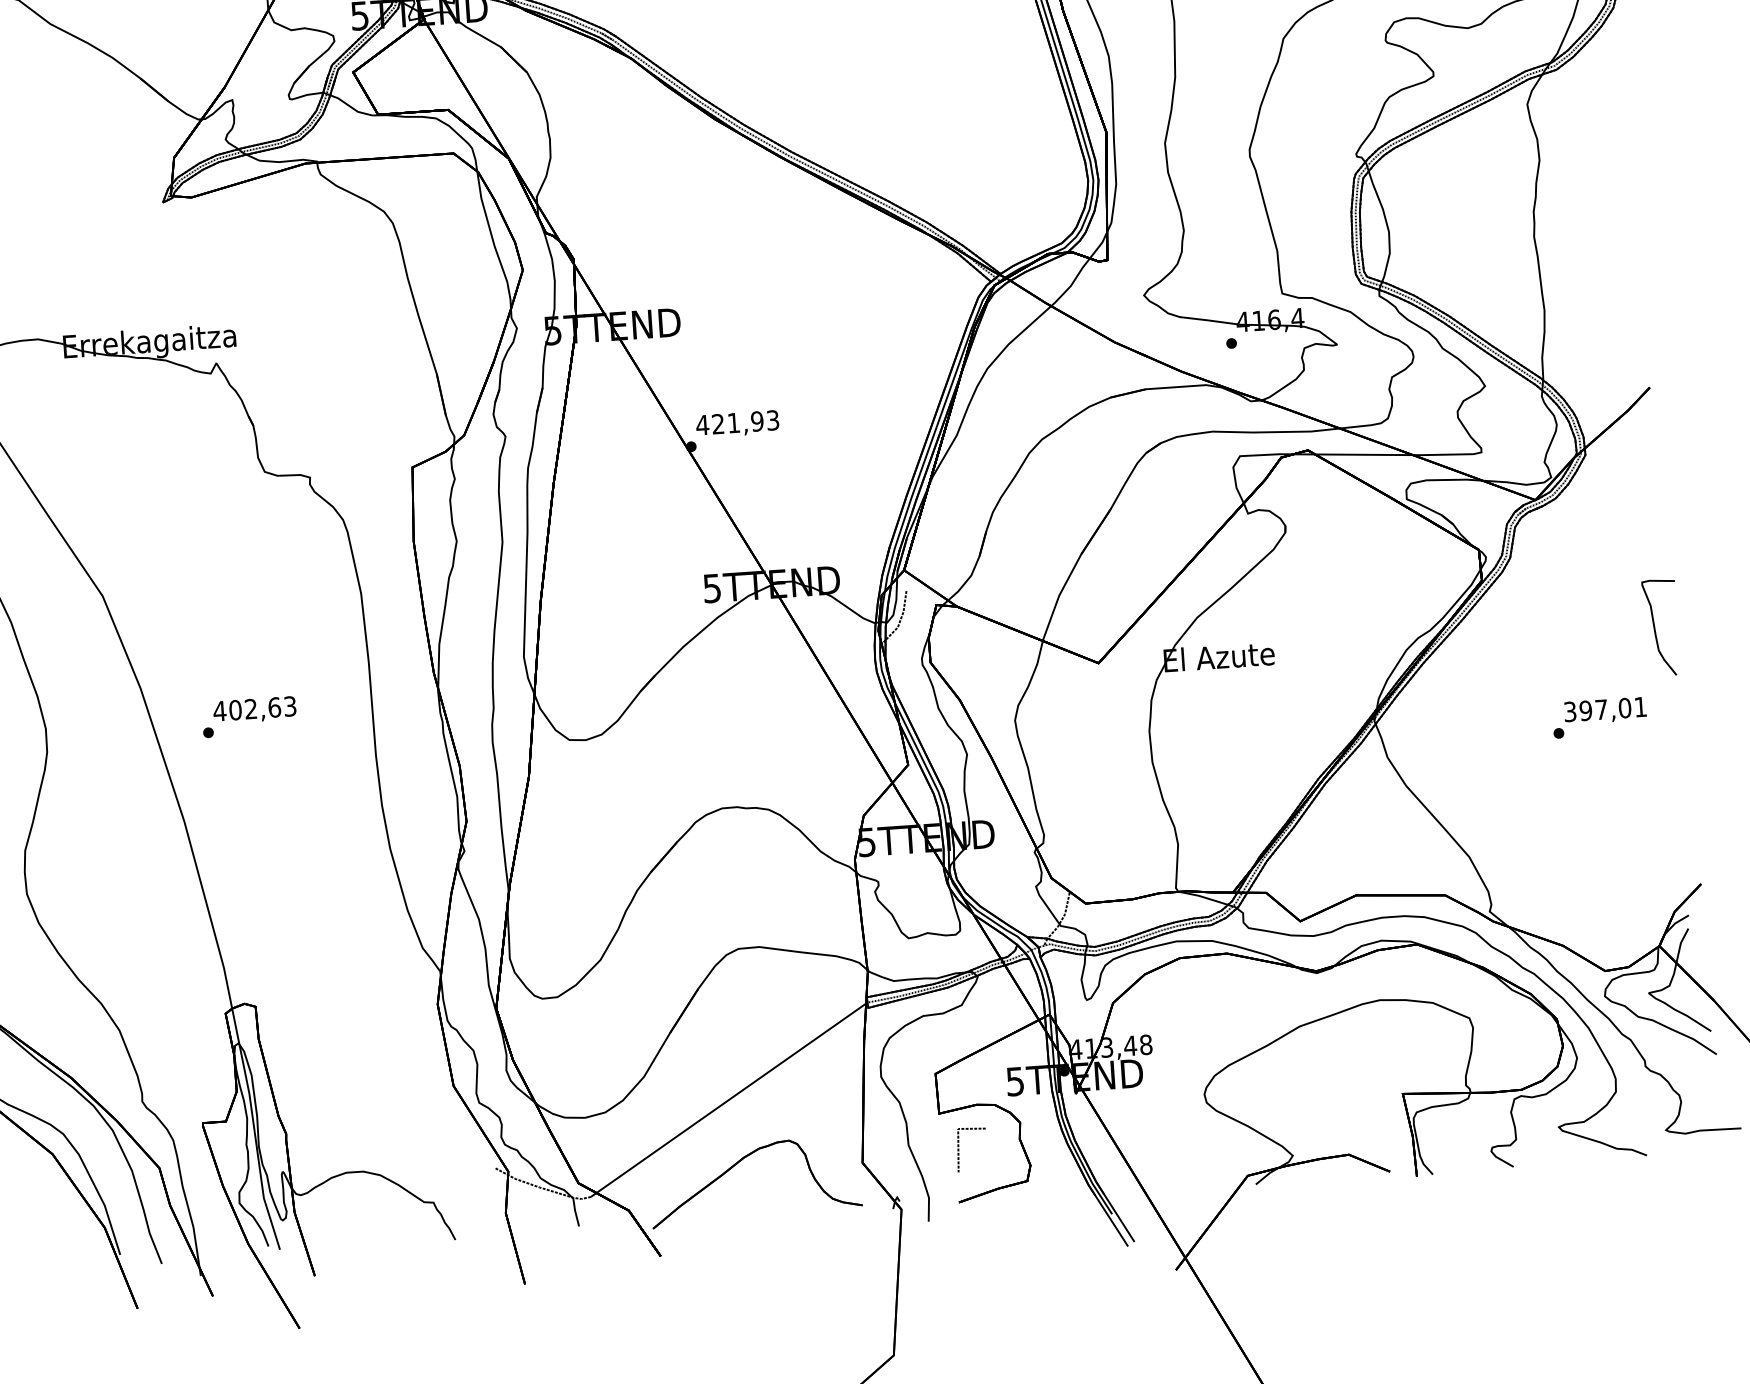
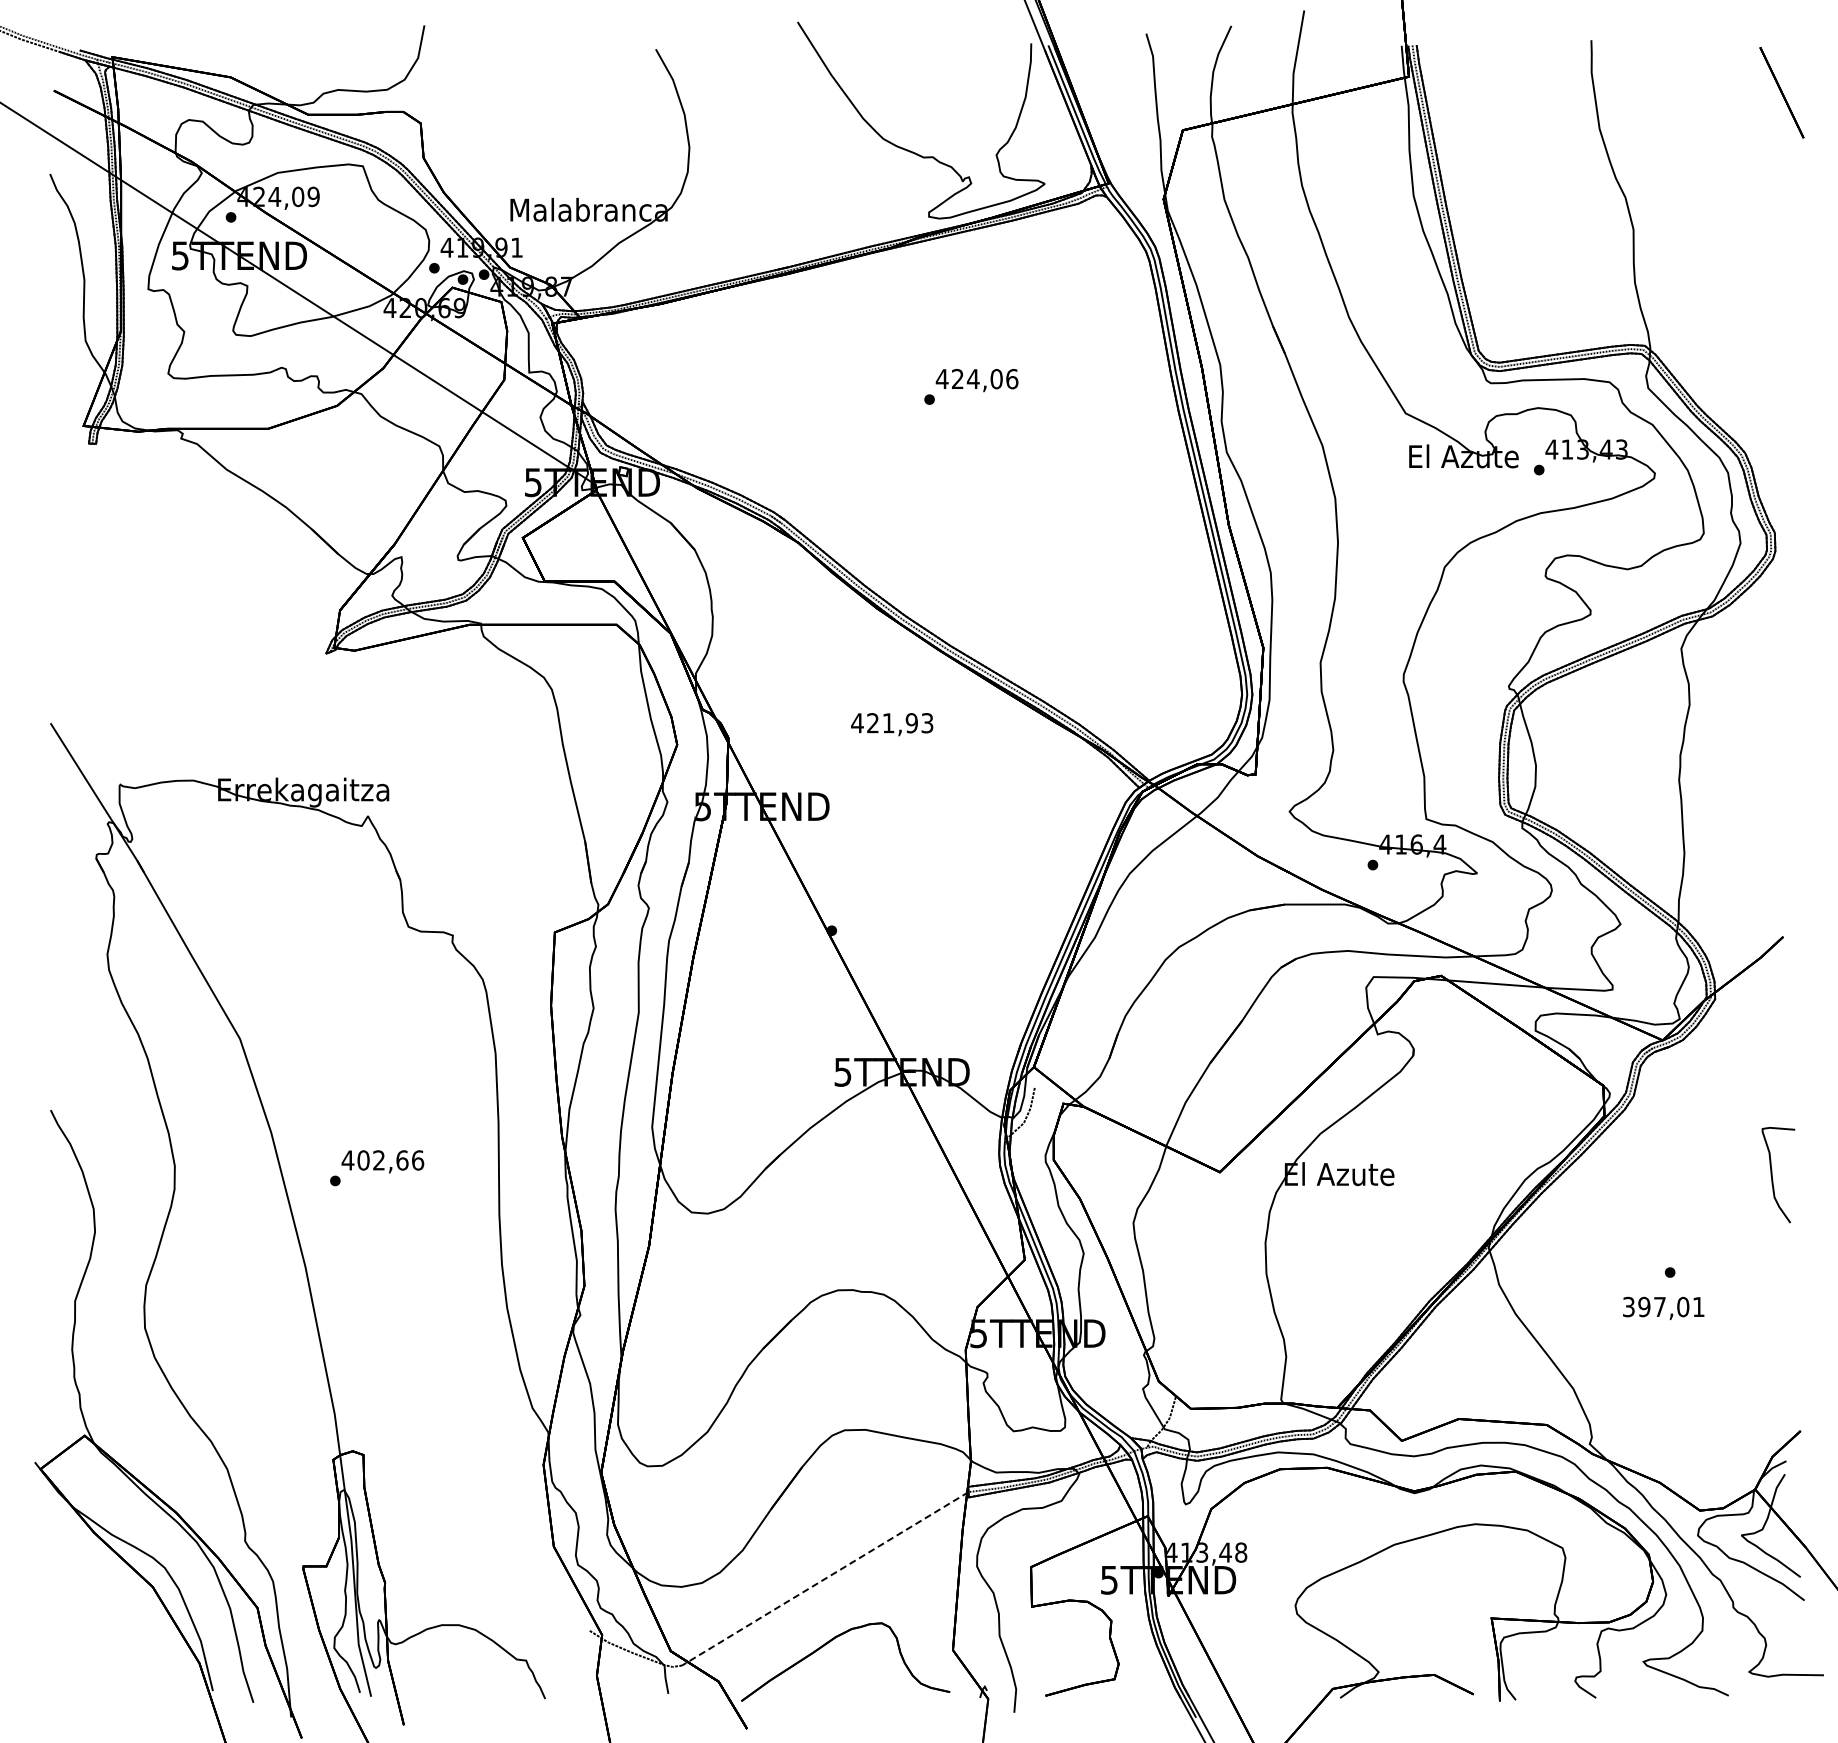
text: (737, 424) -> (892, 724), moved
text: (290, 706) -> (418, 1160), 402,63 -> 402,66
text: (1605, 710) -> (1663, 1308), moved
line: (728, 1100) -> (824, 1579), solid -> dashed
line: (959, 1150) -> (1049, 1644), removed

